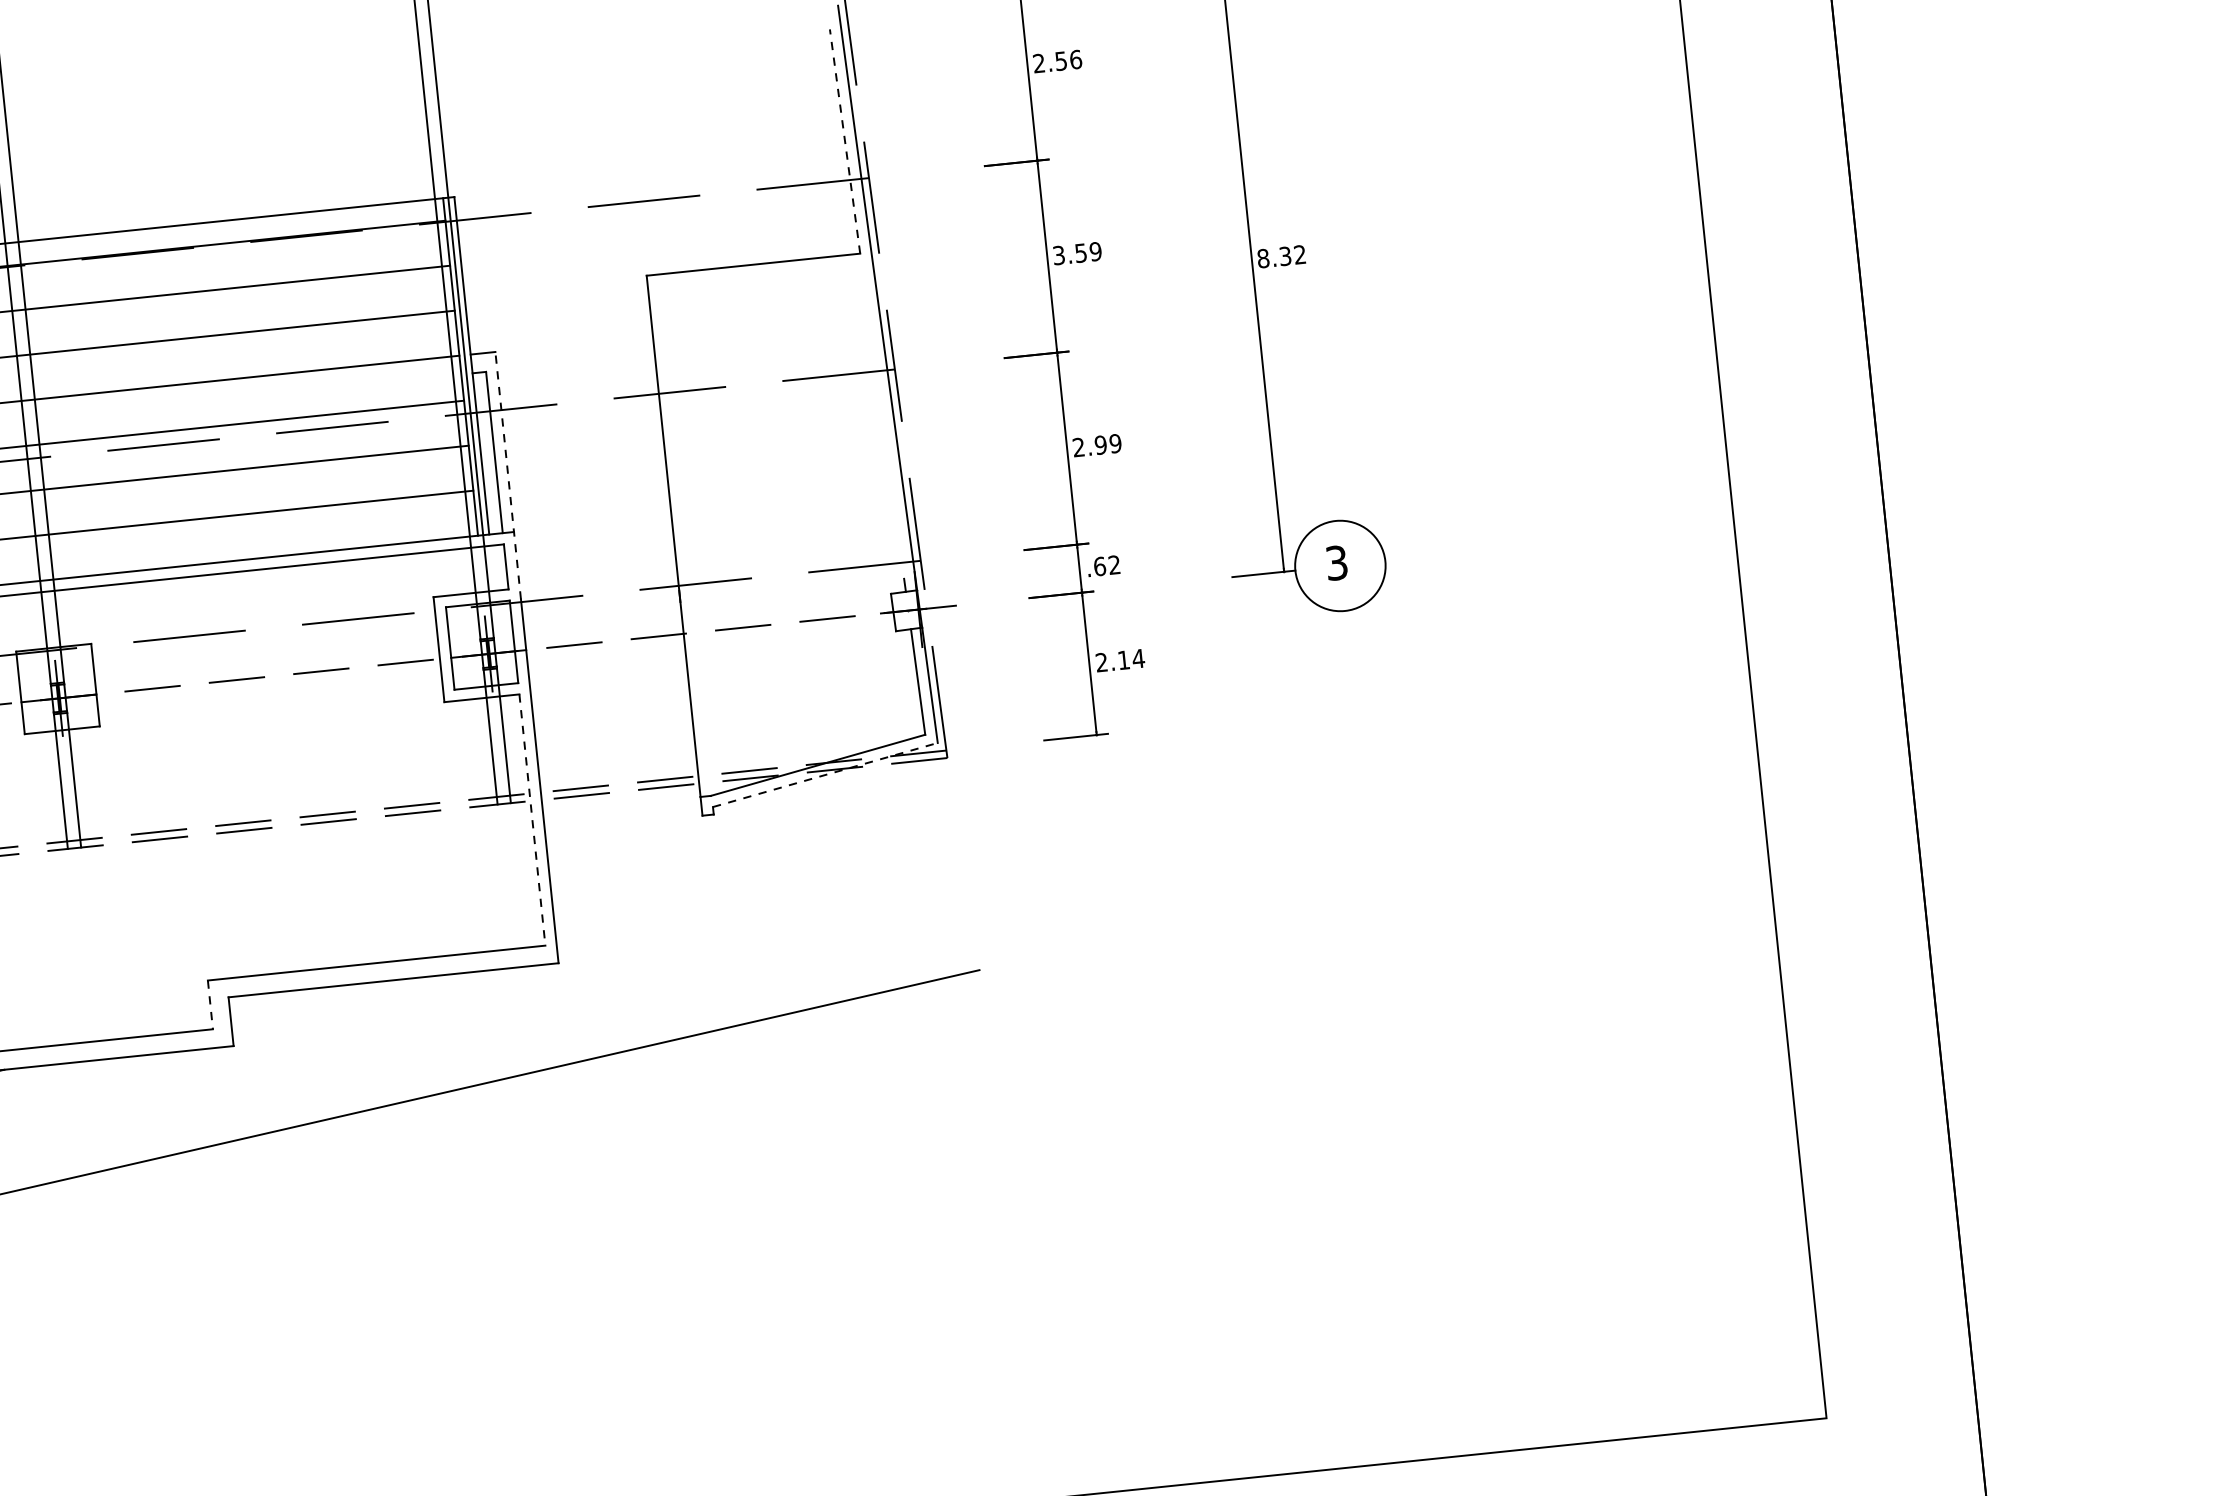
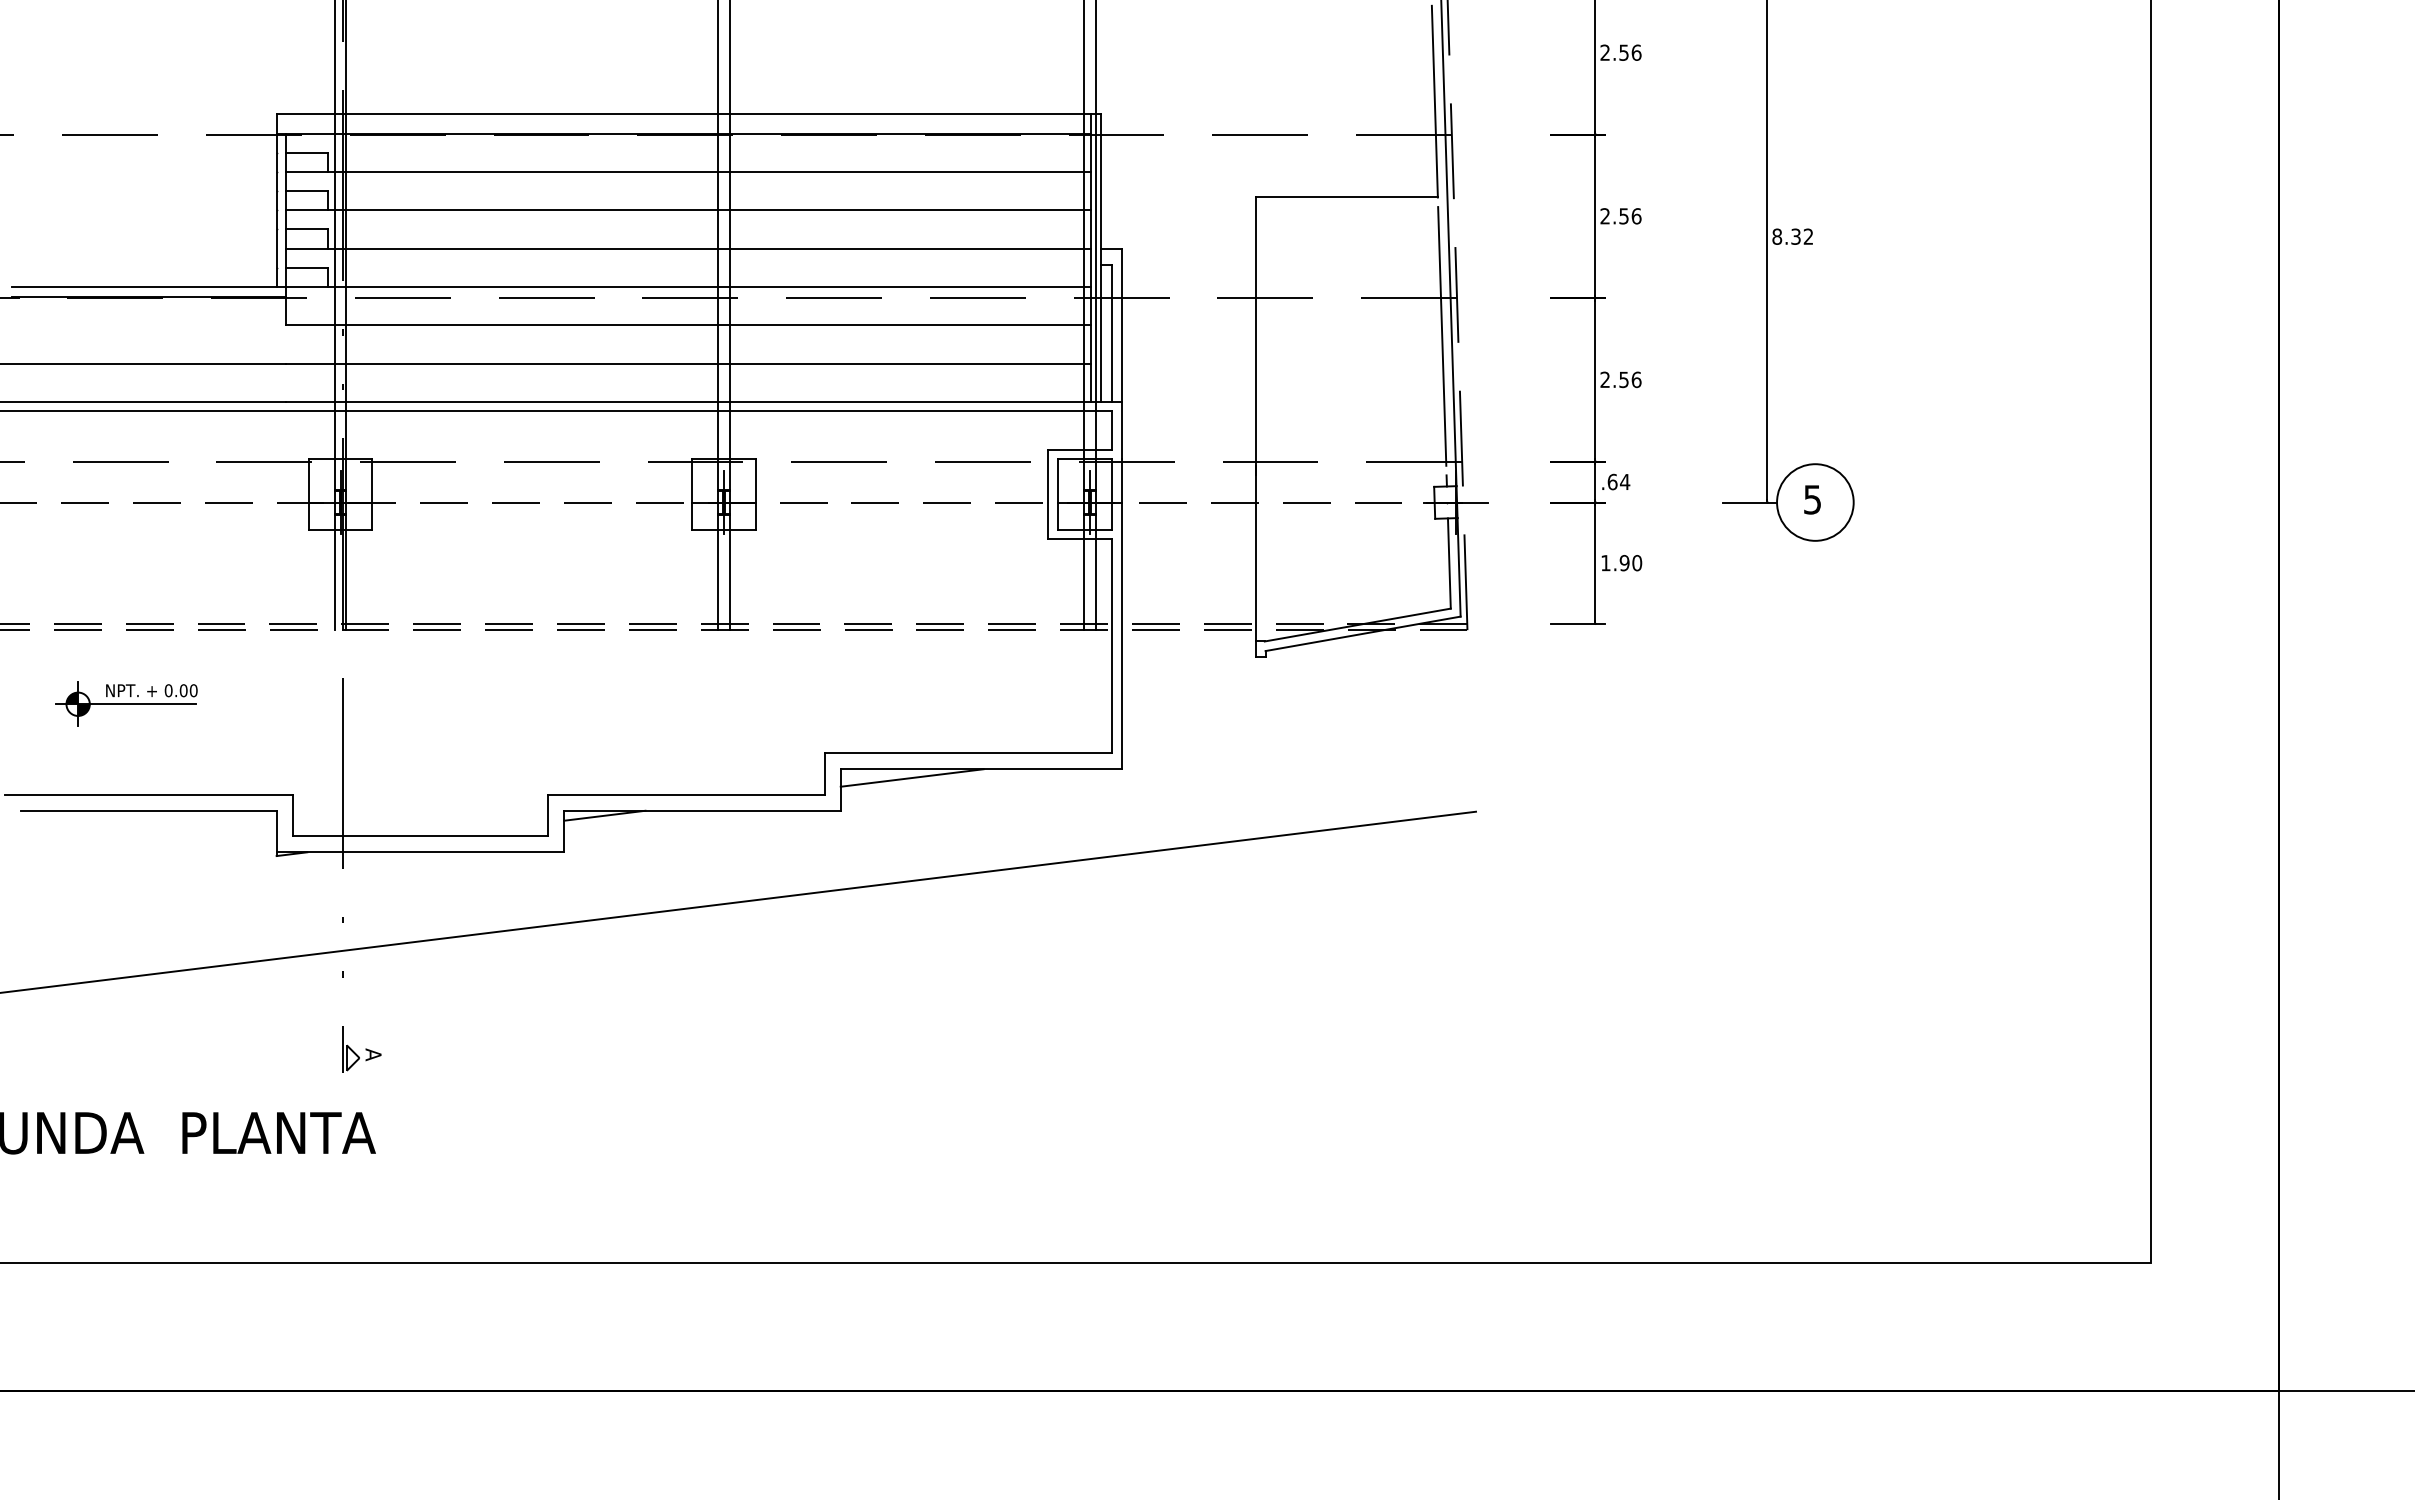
line: (844, 141) -> (1434, 101), dashed -> solid
text: (1076, 253) -> (1620, 216), 3.59 -> 2.56
line: (882, 416) -> (1442, 336), added
text: (1108, 443) -> (1630, 379), 2.99 -> 2.56
line: (507, 475) -> (1121, 353), dashed -> solid
text: (1336, 562) -> (1812, 499), 3 -> 5
text: (1113, 564) -> (1624, 481), .62 -> .64
text: (1120, 661) -> (1621, 563), 2.14 -> 1.90
line: (825, 774) -> (1363, 633), dashed -> solid
line: (532, 820) -> (1112, 646), dashed -> solid
line: (312, 998) -> (911, 777), added
line: (210, 1005) -> (824, 774), dashed -> solid

